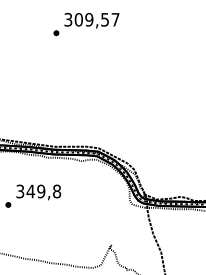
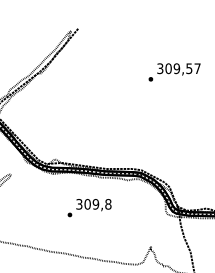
text: (86, 24) -> (174, 72), moved
text: (30, 191) -> (87, 204), 349,8 -> 309,8

